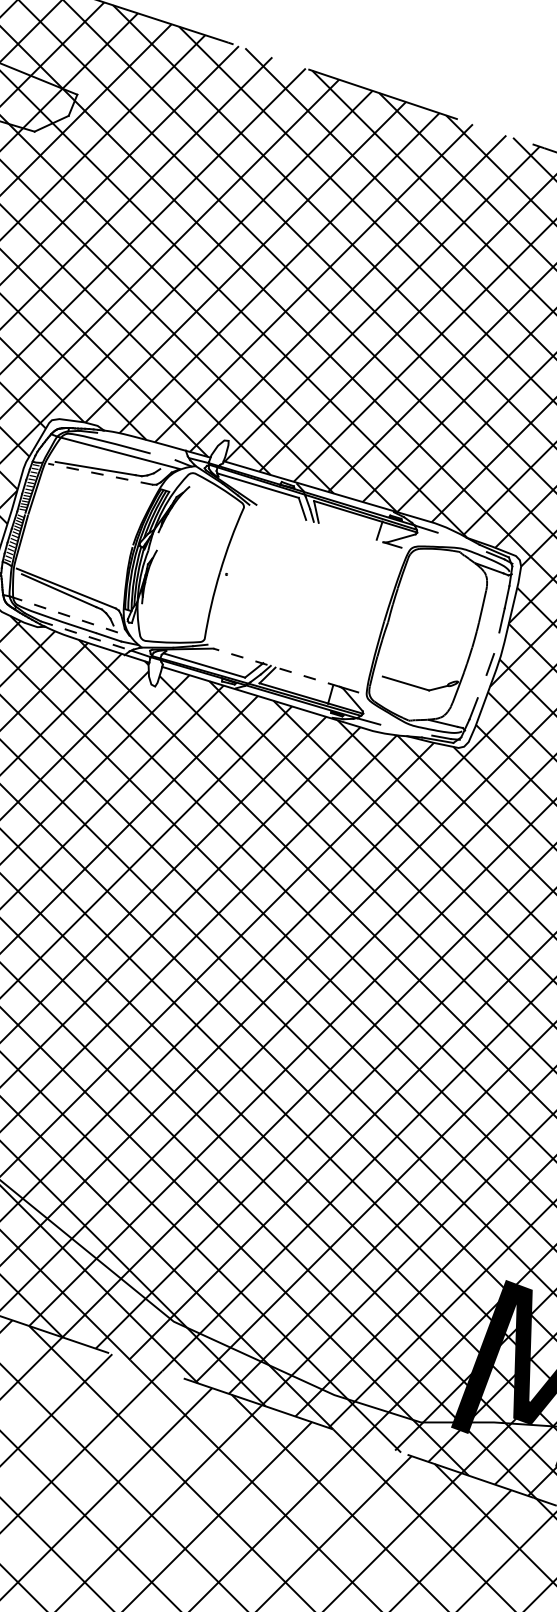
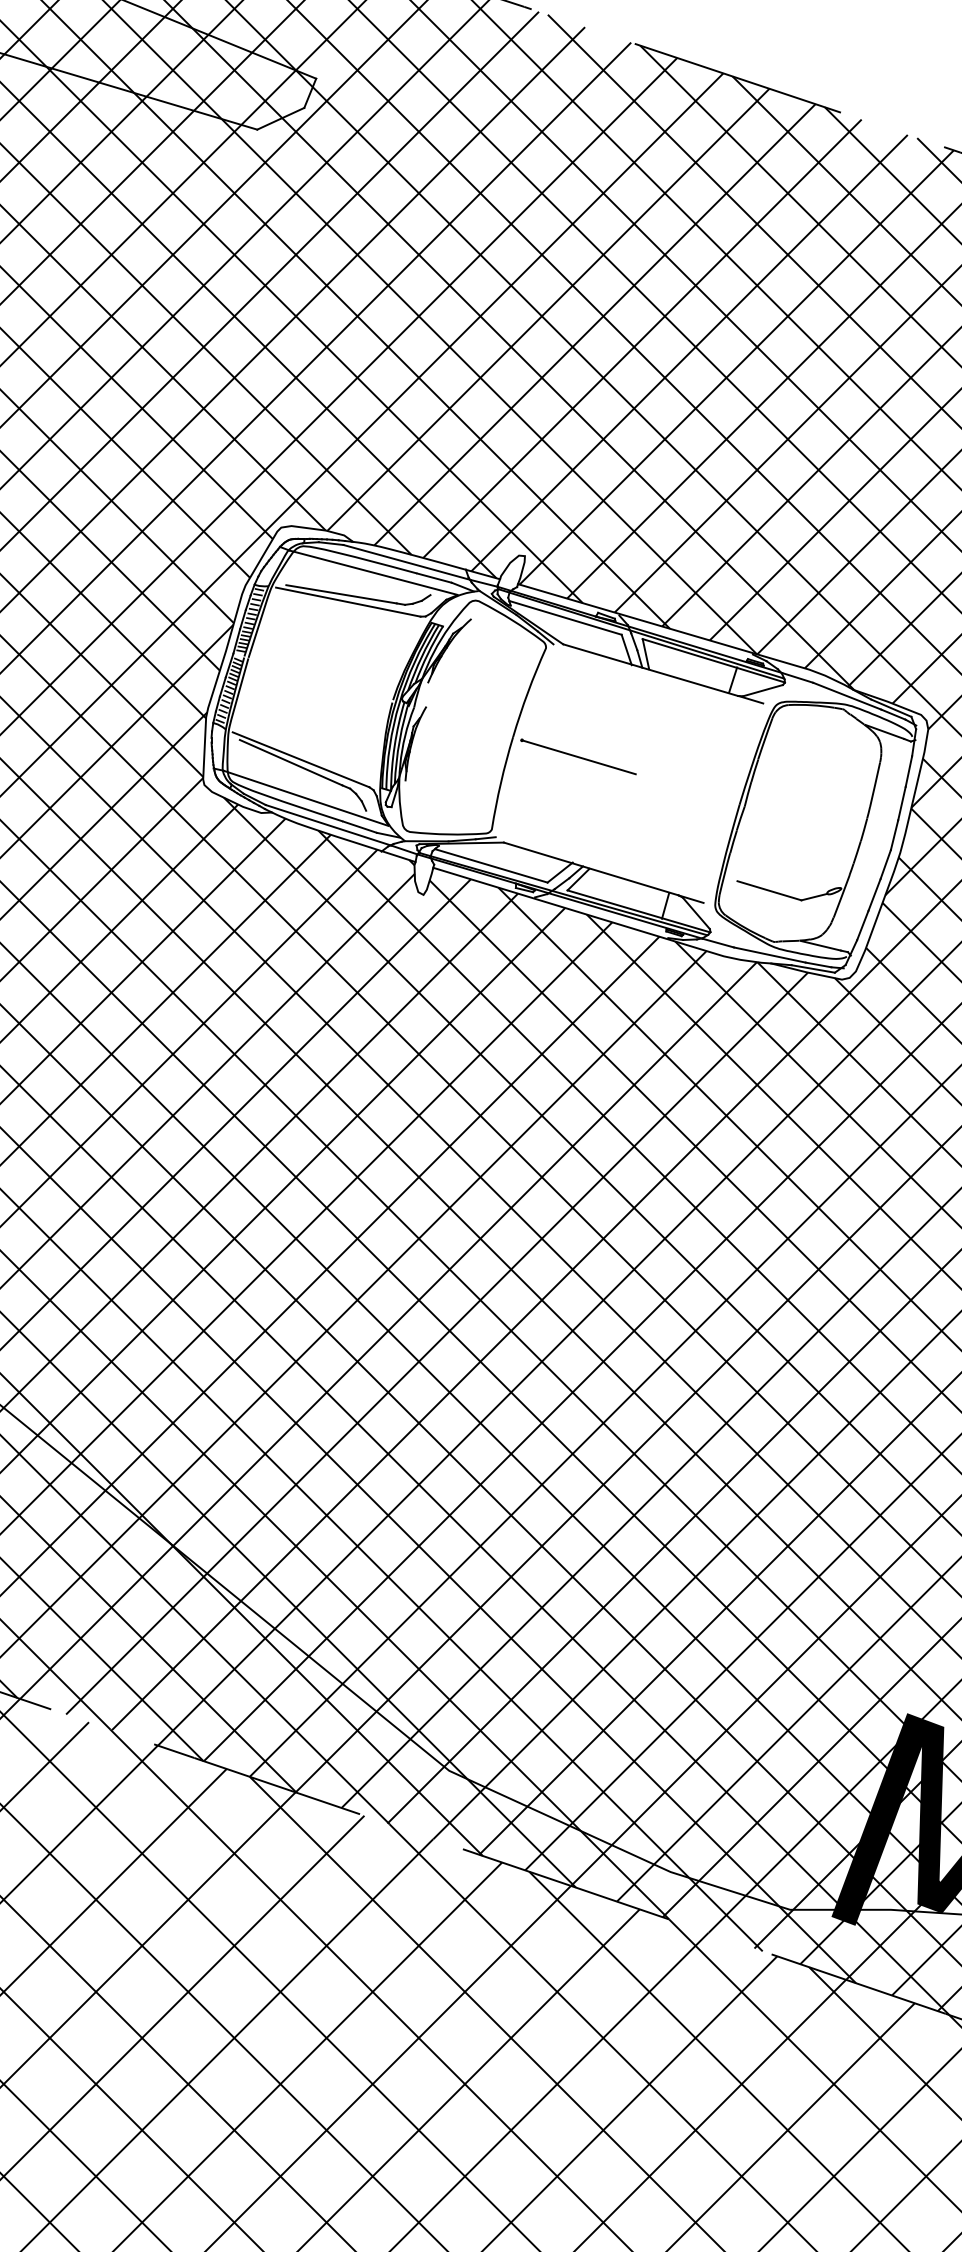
line: (142, 445) -> (406, 562), added
line: (163, 456) -> (434, 577), added
line: (100, 474) -> (348, 602), dashed -> solid
line: (319, 523) -> (650, 669), added
line: (462, 541) -> (847, 695), added
line: (267, 586) -> (578, 757), added
line: (70, 616) -> (306, 798), dashed -> solid
line: (86, 636) -> (328, 825), dashed -> solid
line: (496, 643) -> (894, 835), added
line: (276, 667) -> (590, 868), dashed -> solid
line: (482, 686) -> (874, 894), added
line: (406, 729) -> (769, 954), added

